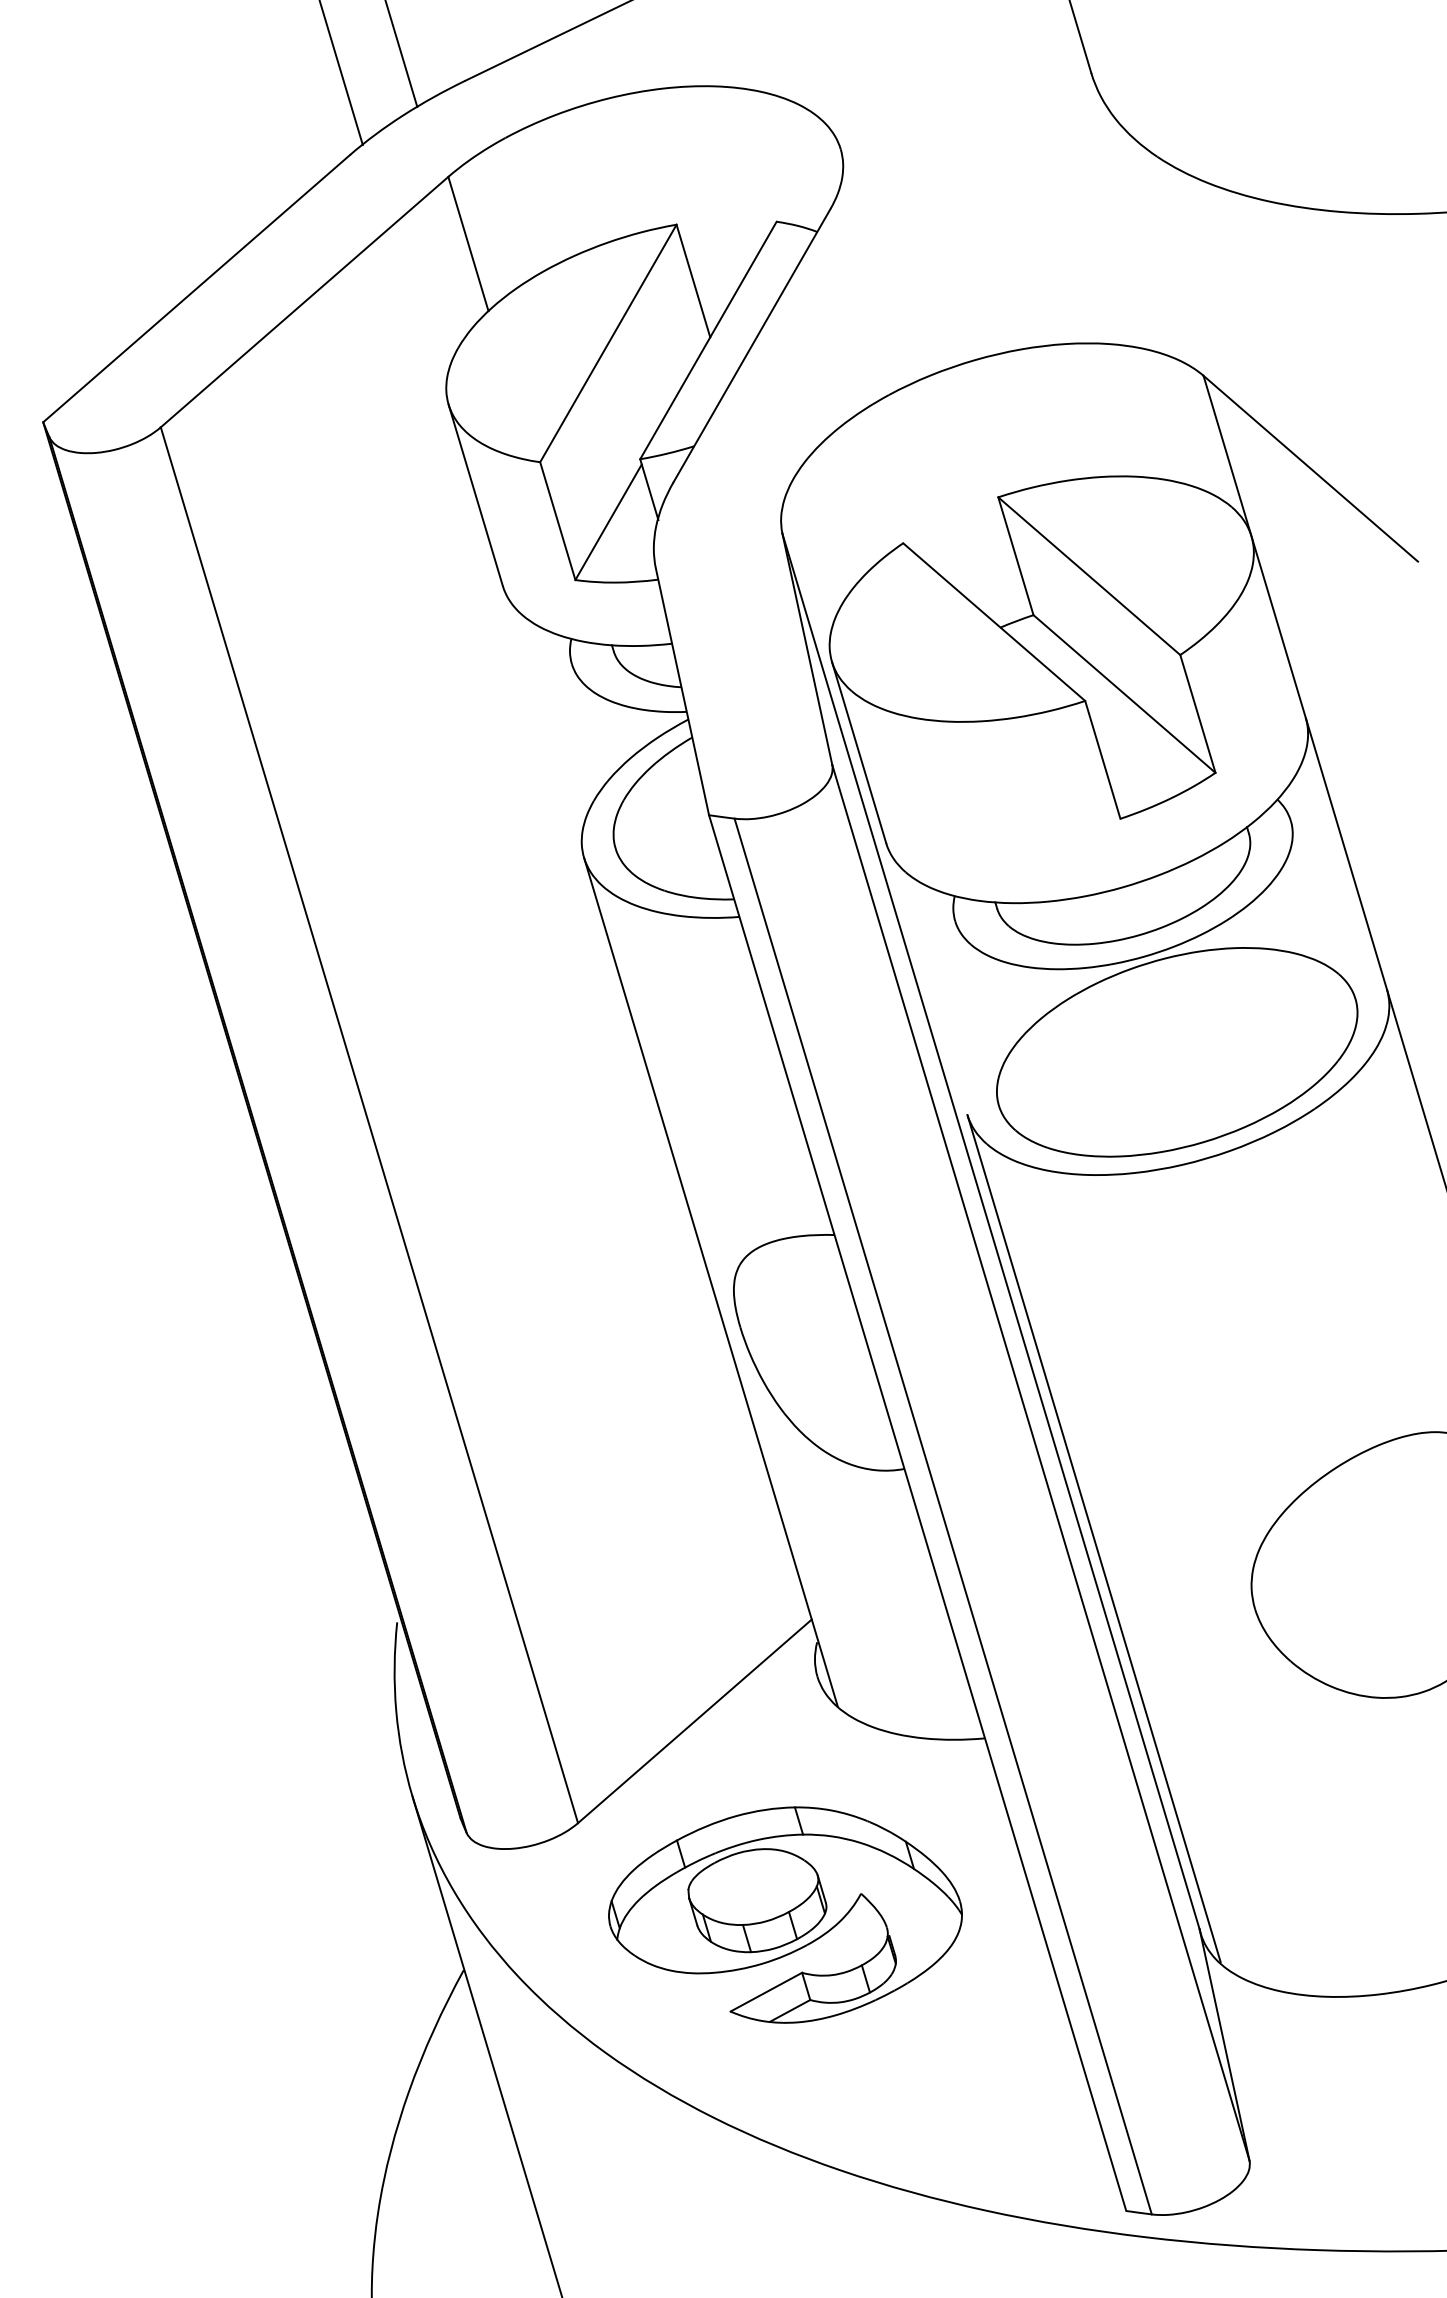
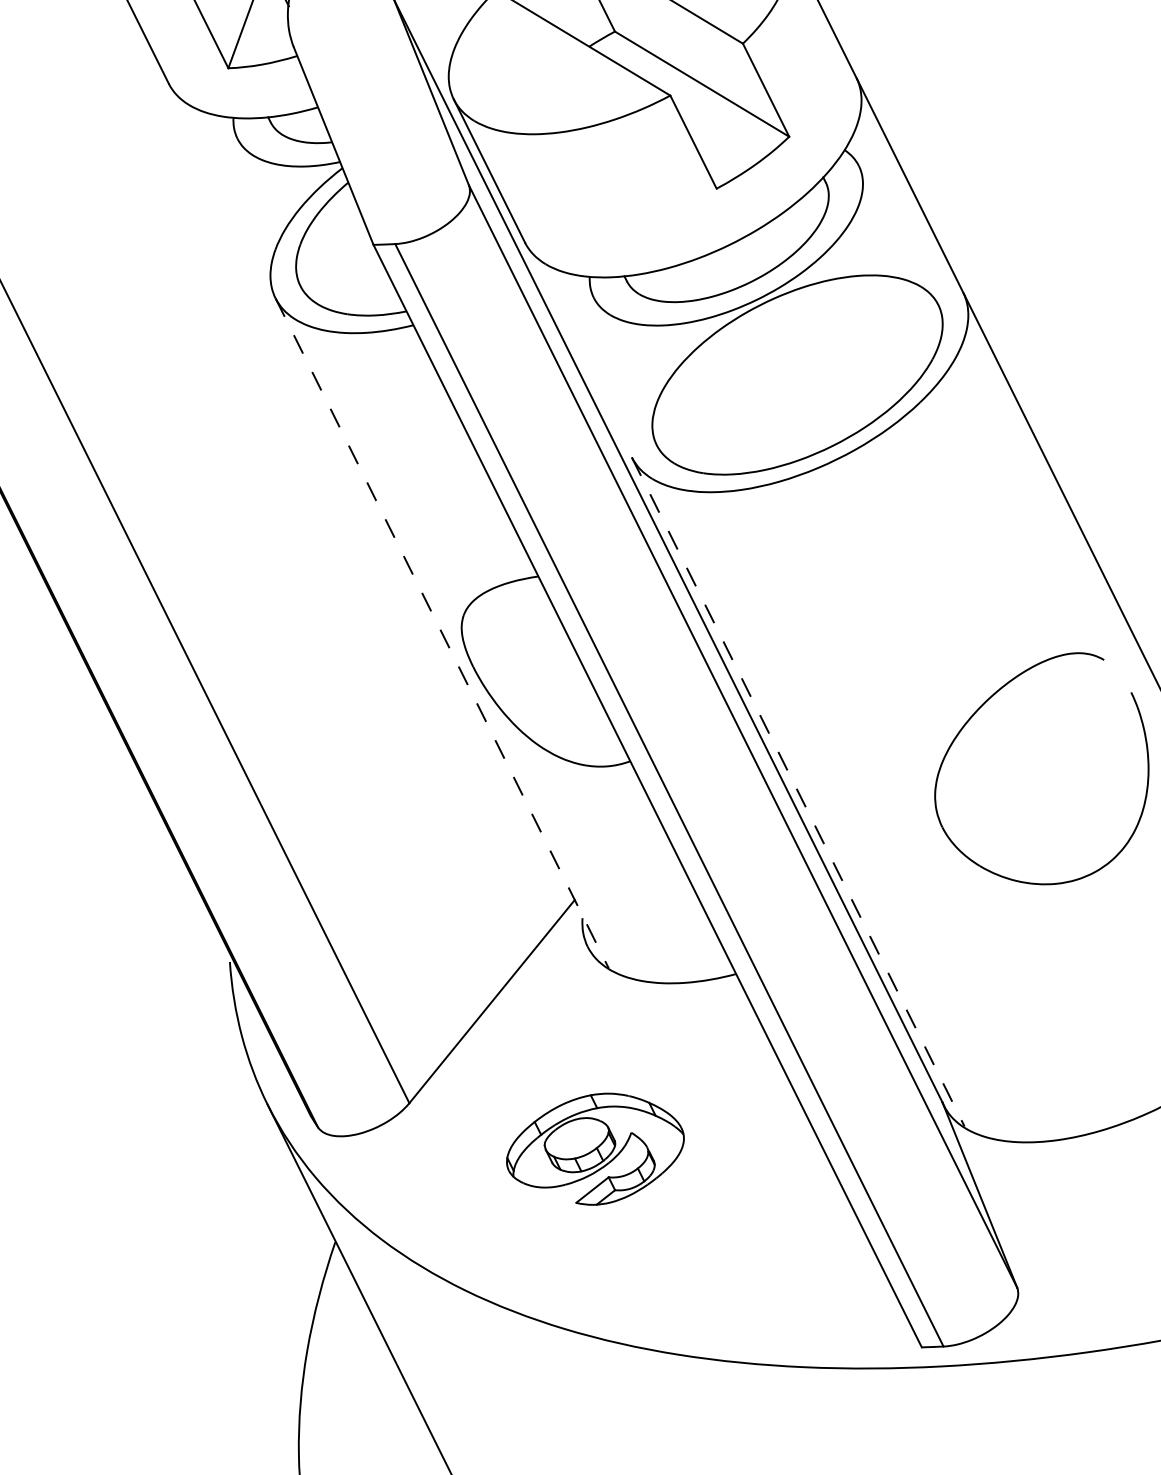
line: (710, 1282) -> (441, 633), solid -> dashed
line: (1094, 1539) -> (798, 792), solid -> dashed
part: (785, 1914) -> (595, 1149), size x0.6

